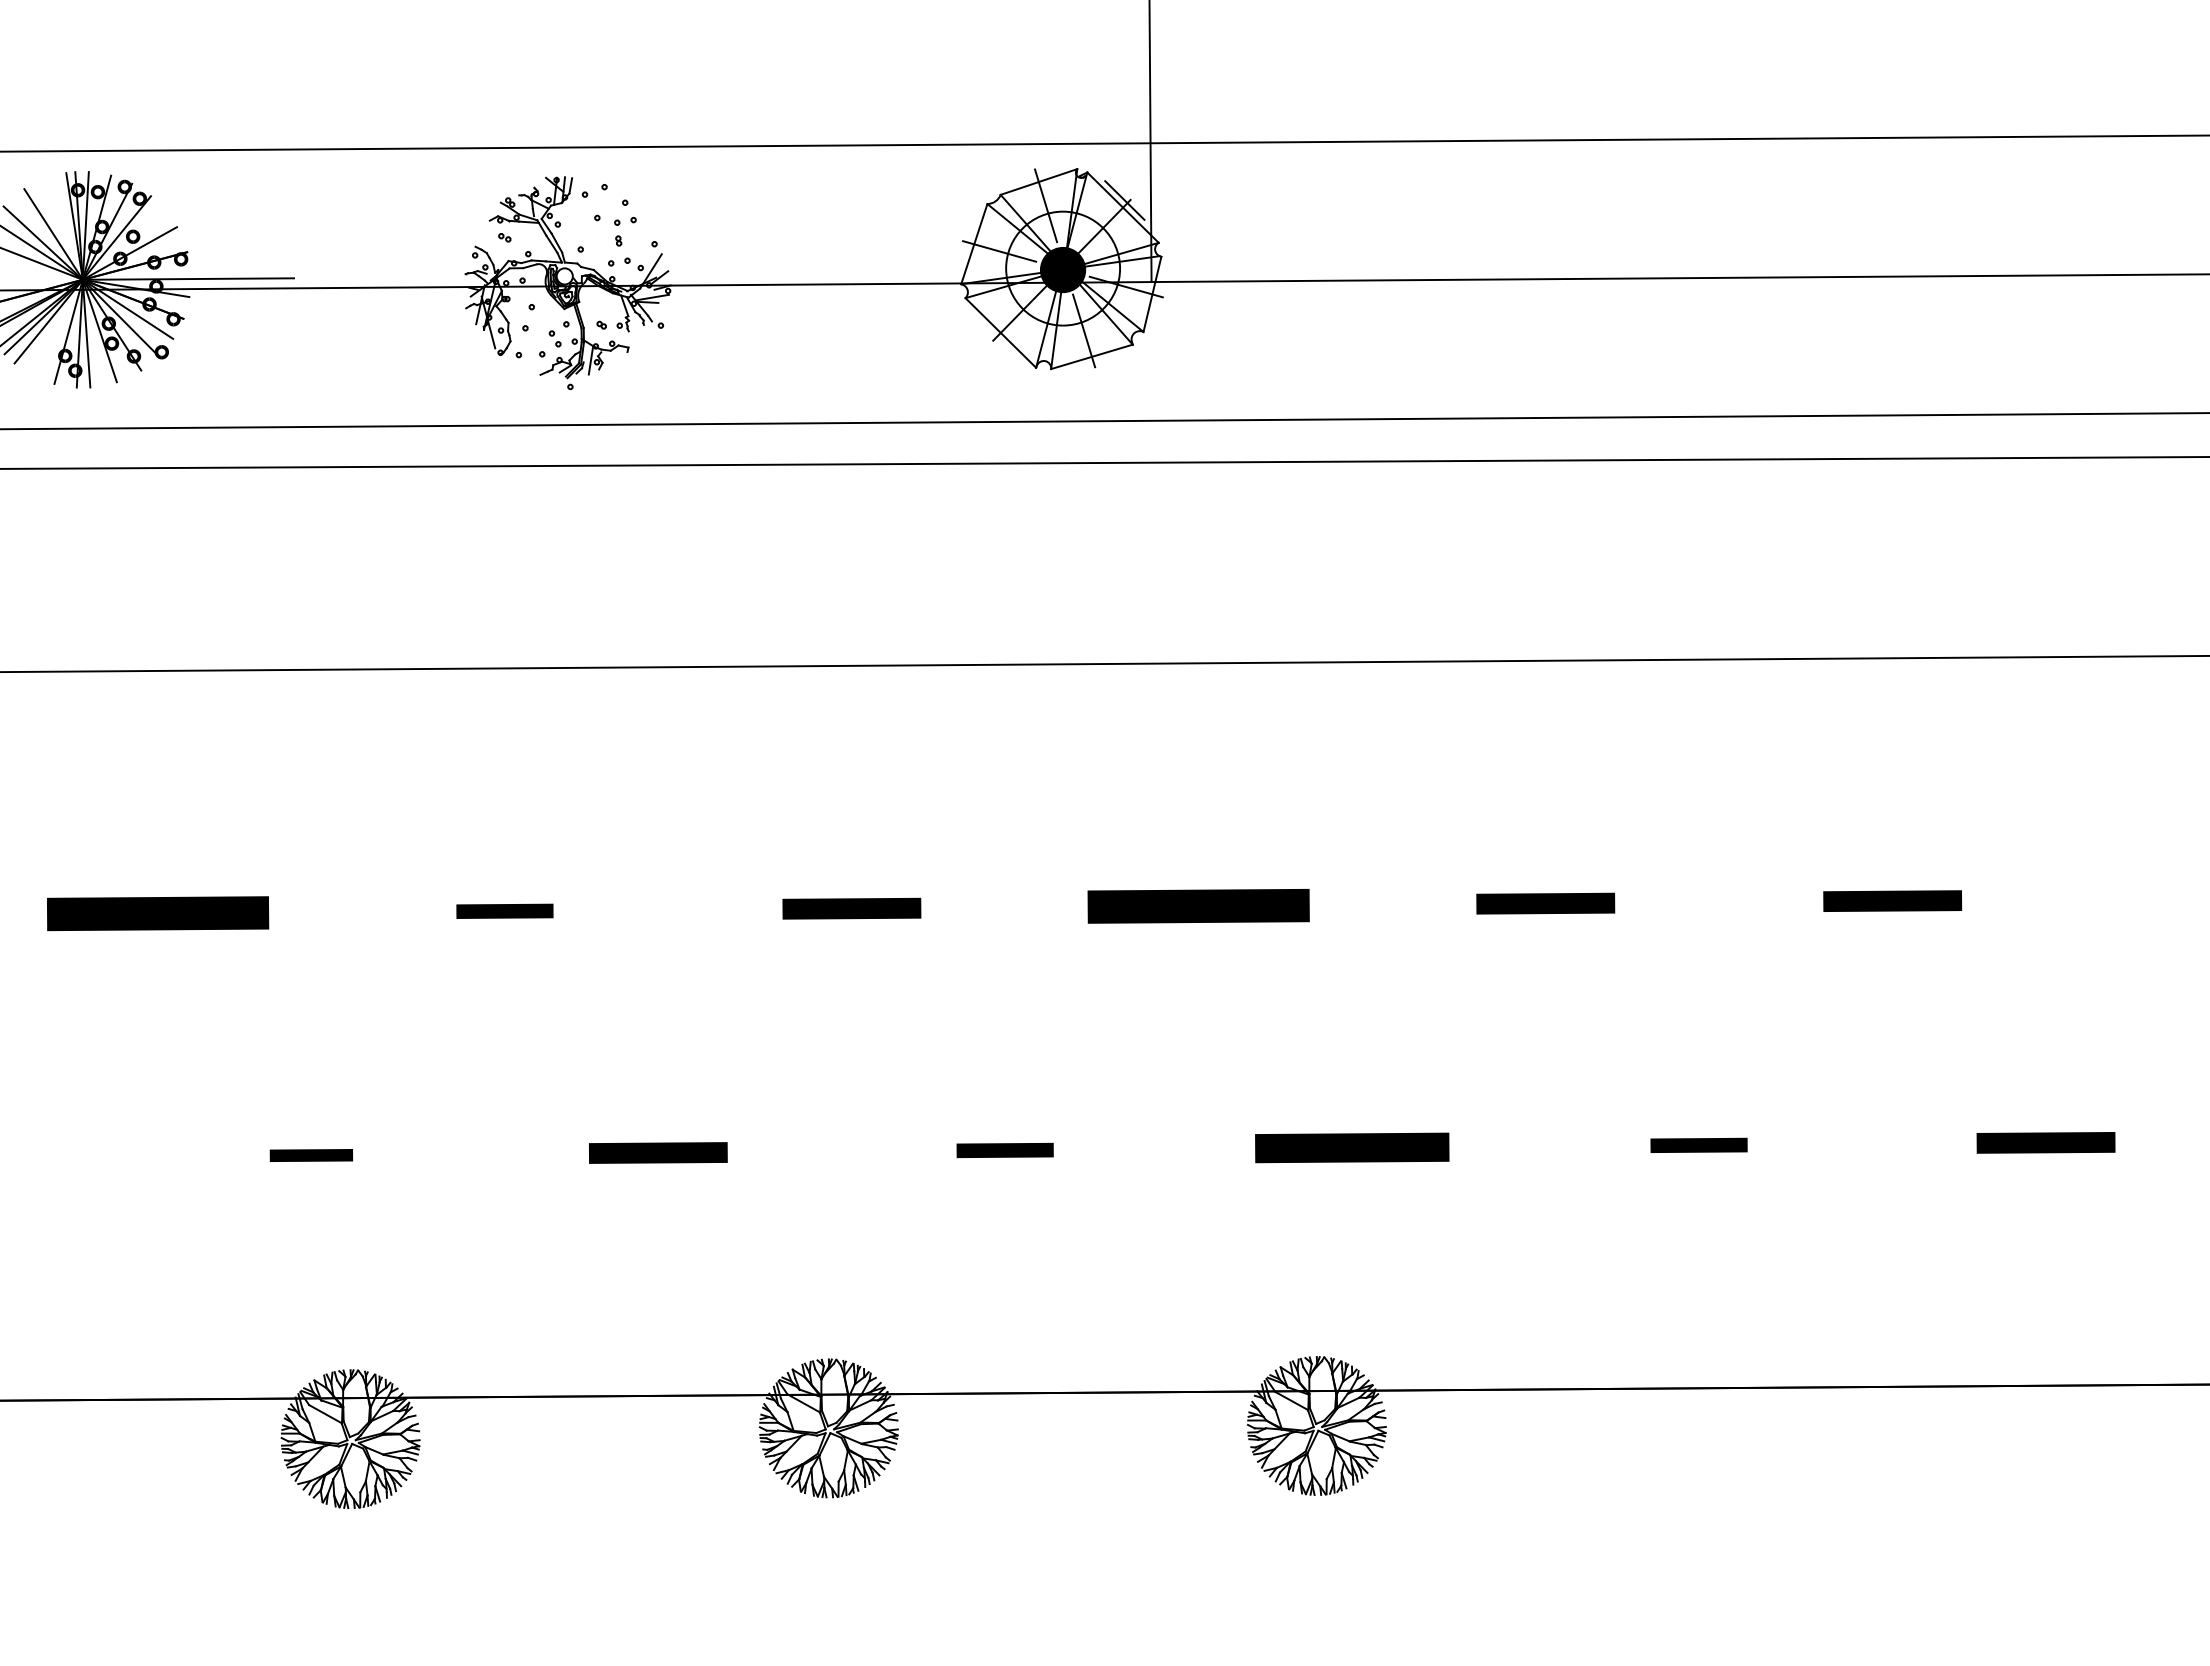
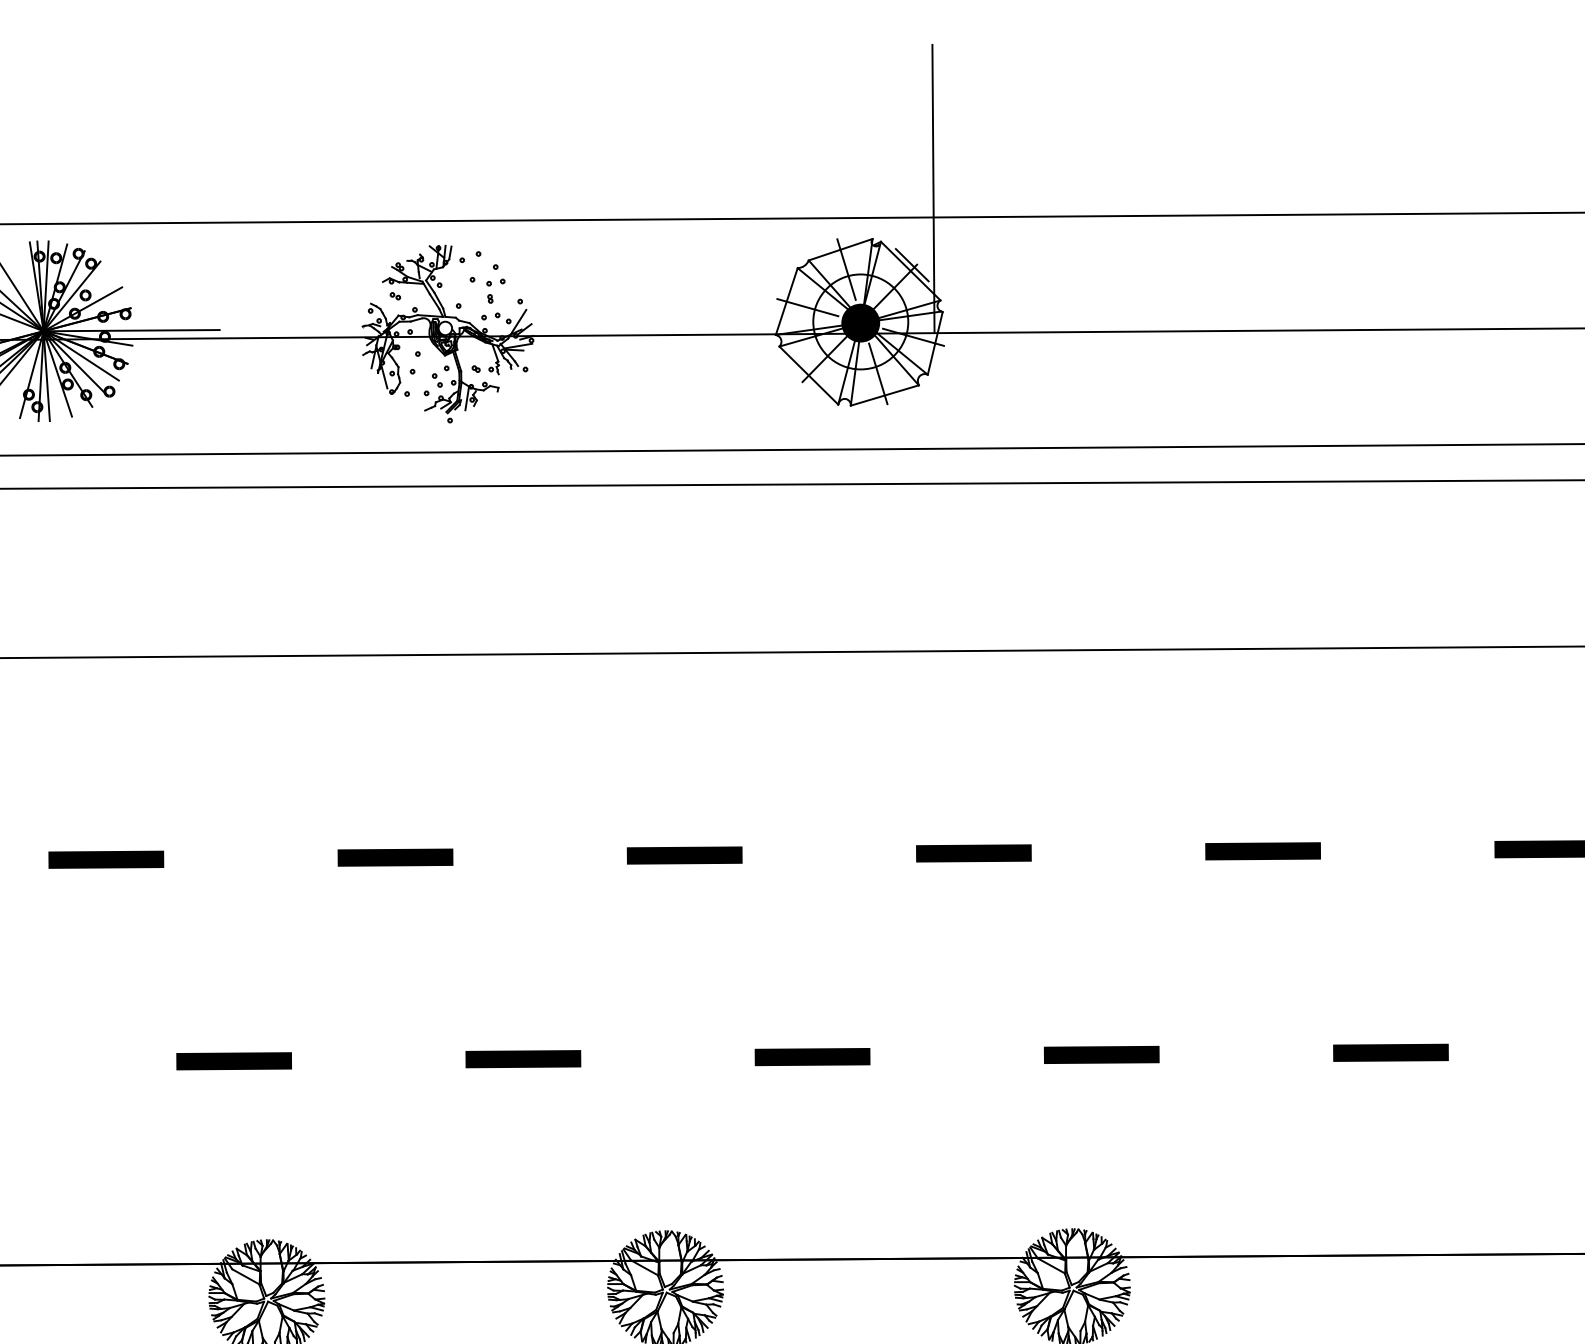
part: (1198, 905) -> (973, 852), size x0.62
part: (504, 911) -> (395, 857), size x1.43
part: (157, 913) -> (105, 859), size x0.62
part: (1698, 1145) -> (1390, 1052), size x1.43
part: (1351, 1147) -> (1101, 1054), size x0.71
part: (1004, 1150) -> (811, 1057), size x1.43
part: (311, 1155) -> (234, 1061), size x1.67

